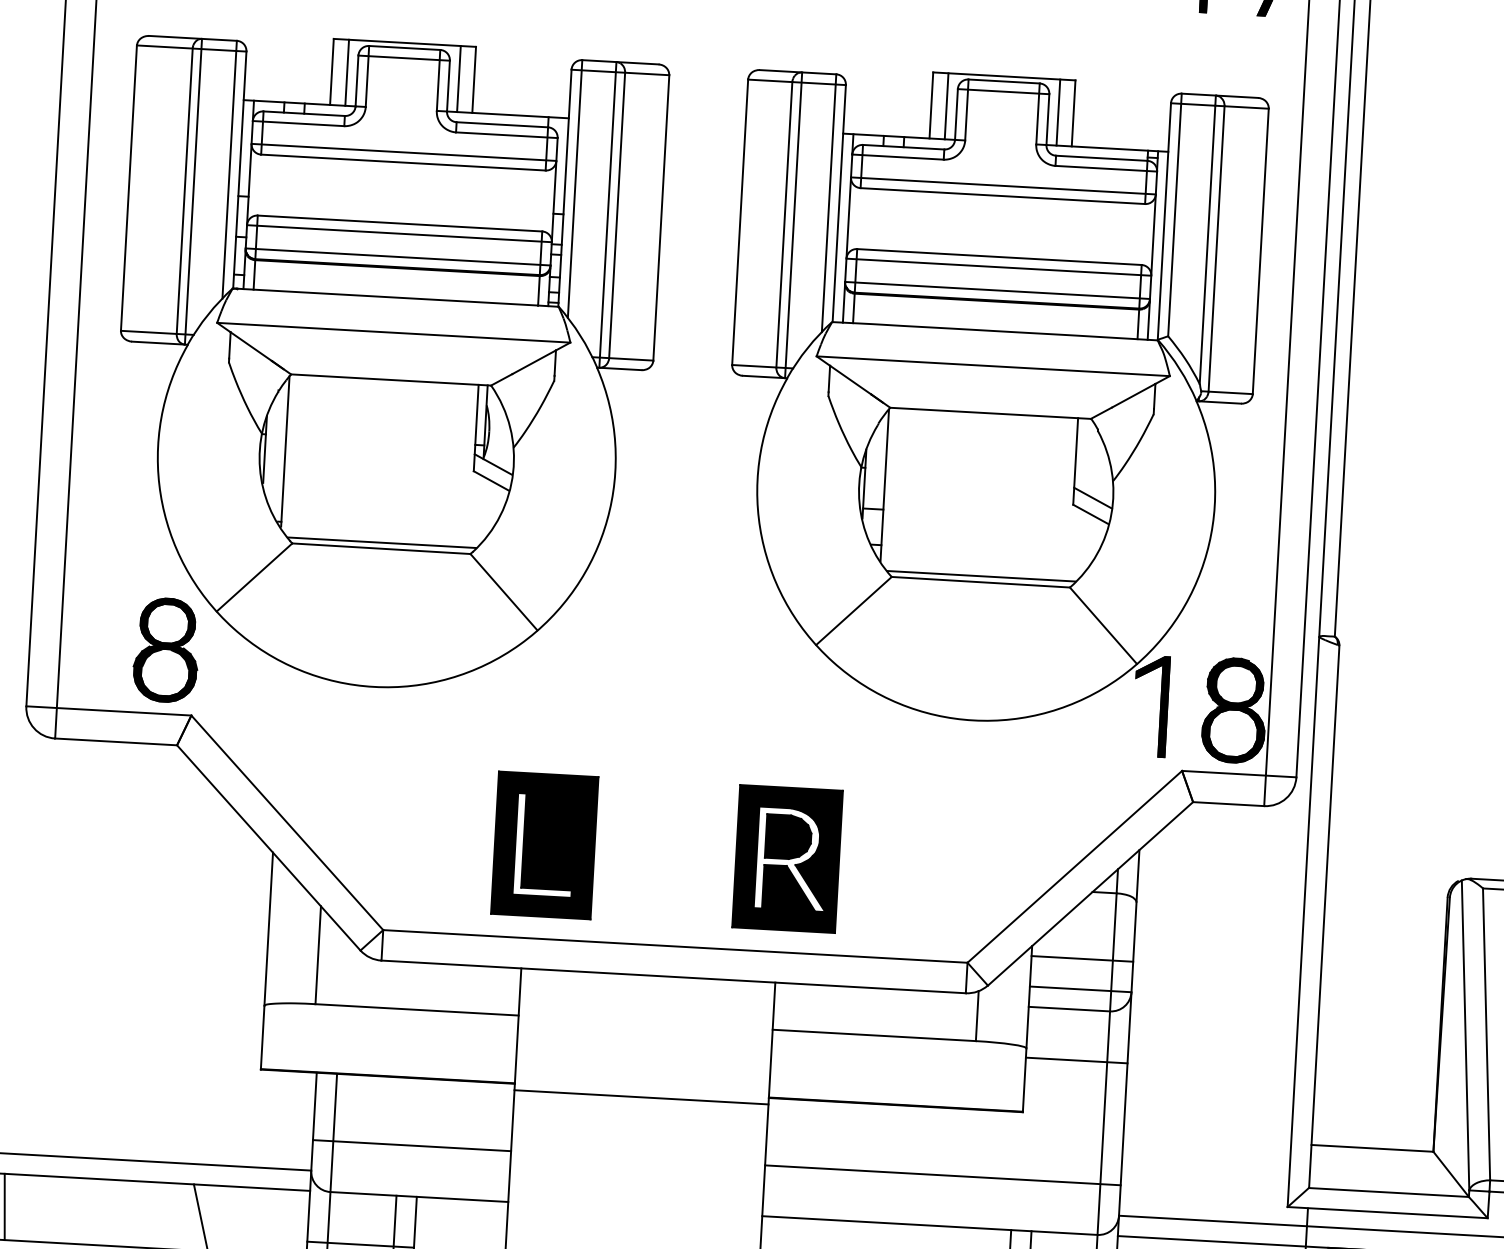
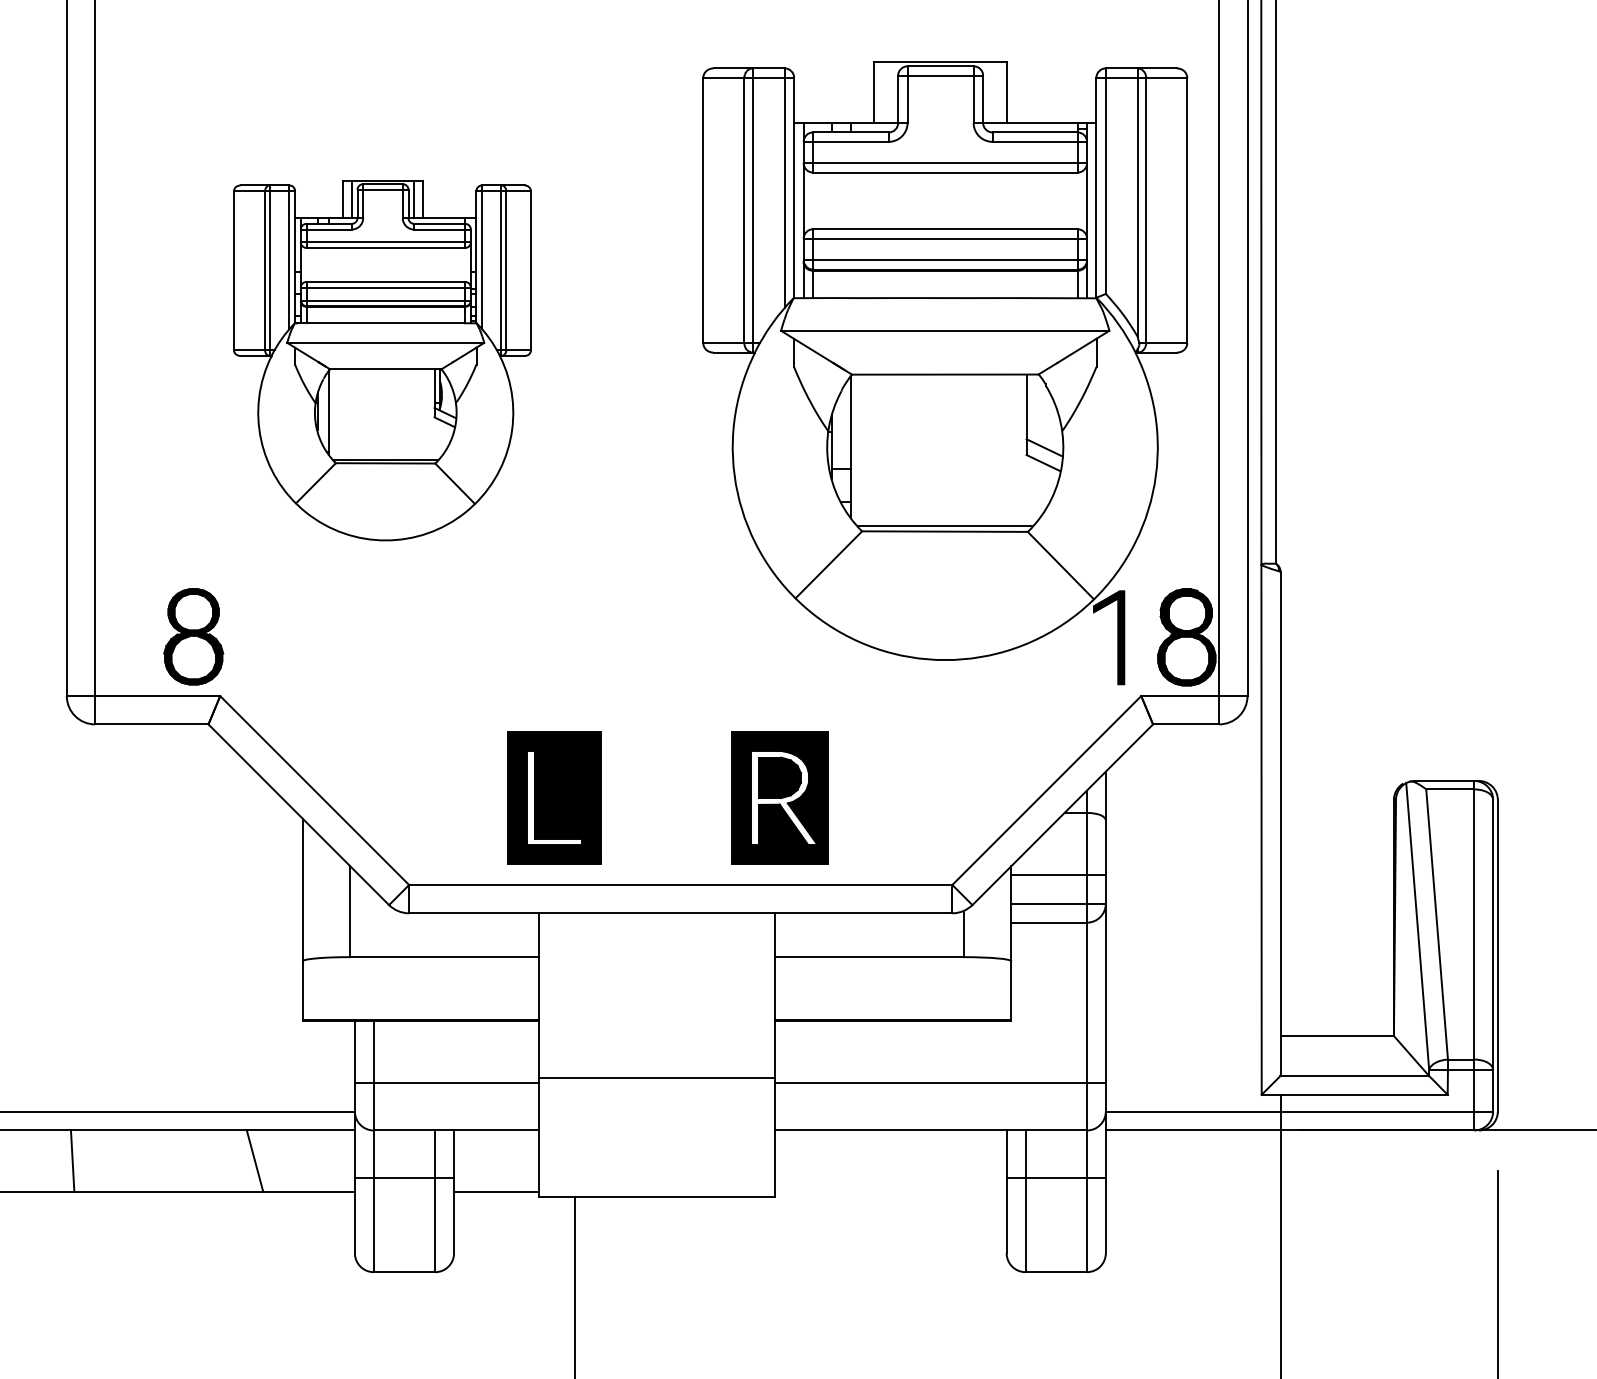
line: (946, 106) -> (888, 92), removed
line: (1058, 112) -> (992, 92), removed
part: (386, 364) -> (382, 360), size x0.6
line: (1076, 1060) -> (1058, 969), removed
line: (641, 1097) -> (657, 1077), moved

